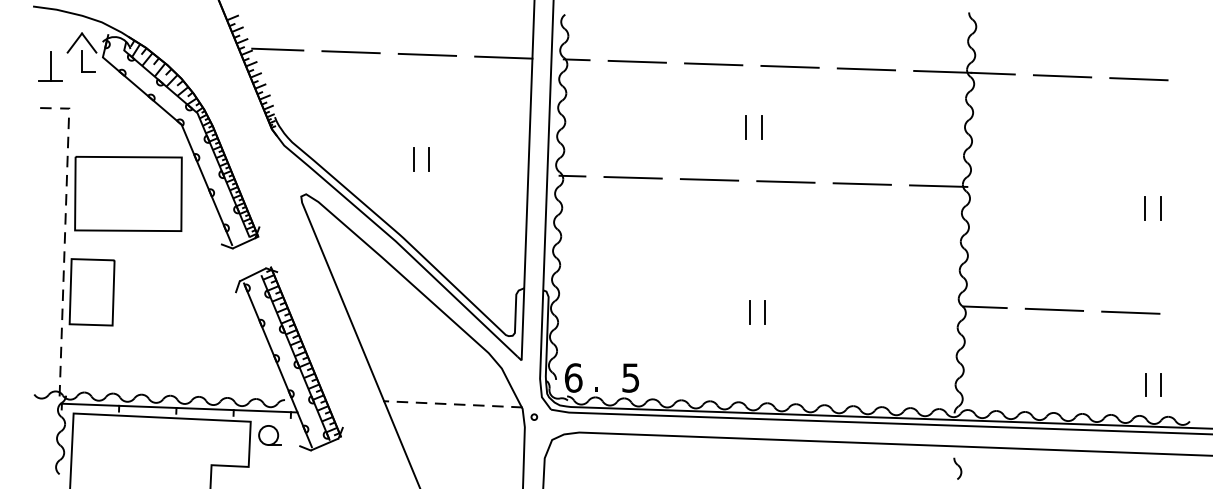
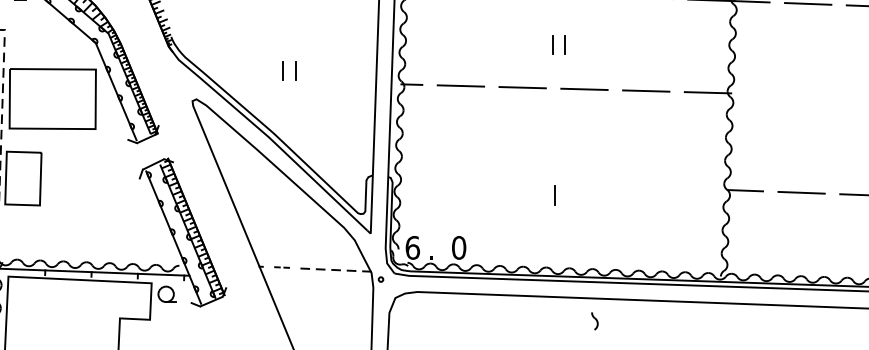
line: (764, 312) -> (567, 194), removed
text: (630, 377) -> (458, 247), 5 -> 0
part: (411, 401) -> (281, 266), size x0.6
part: (957, 468) -> (594, 321), moved

